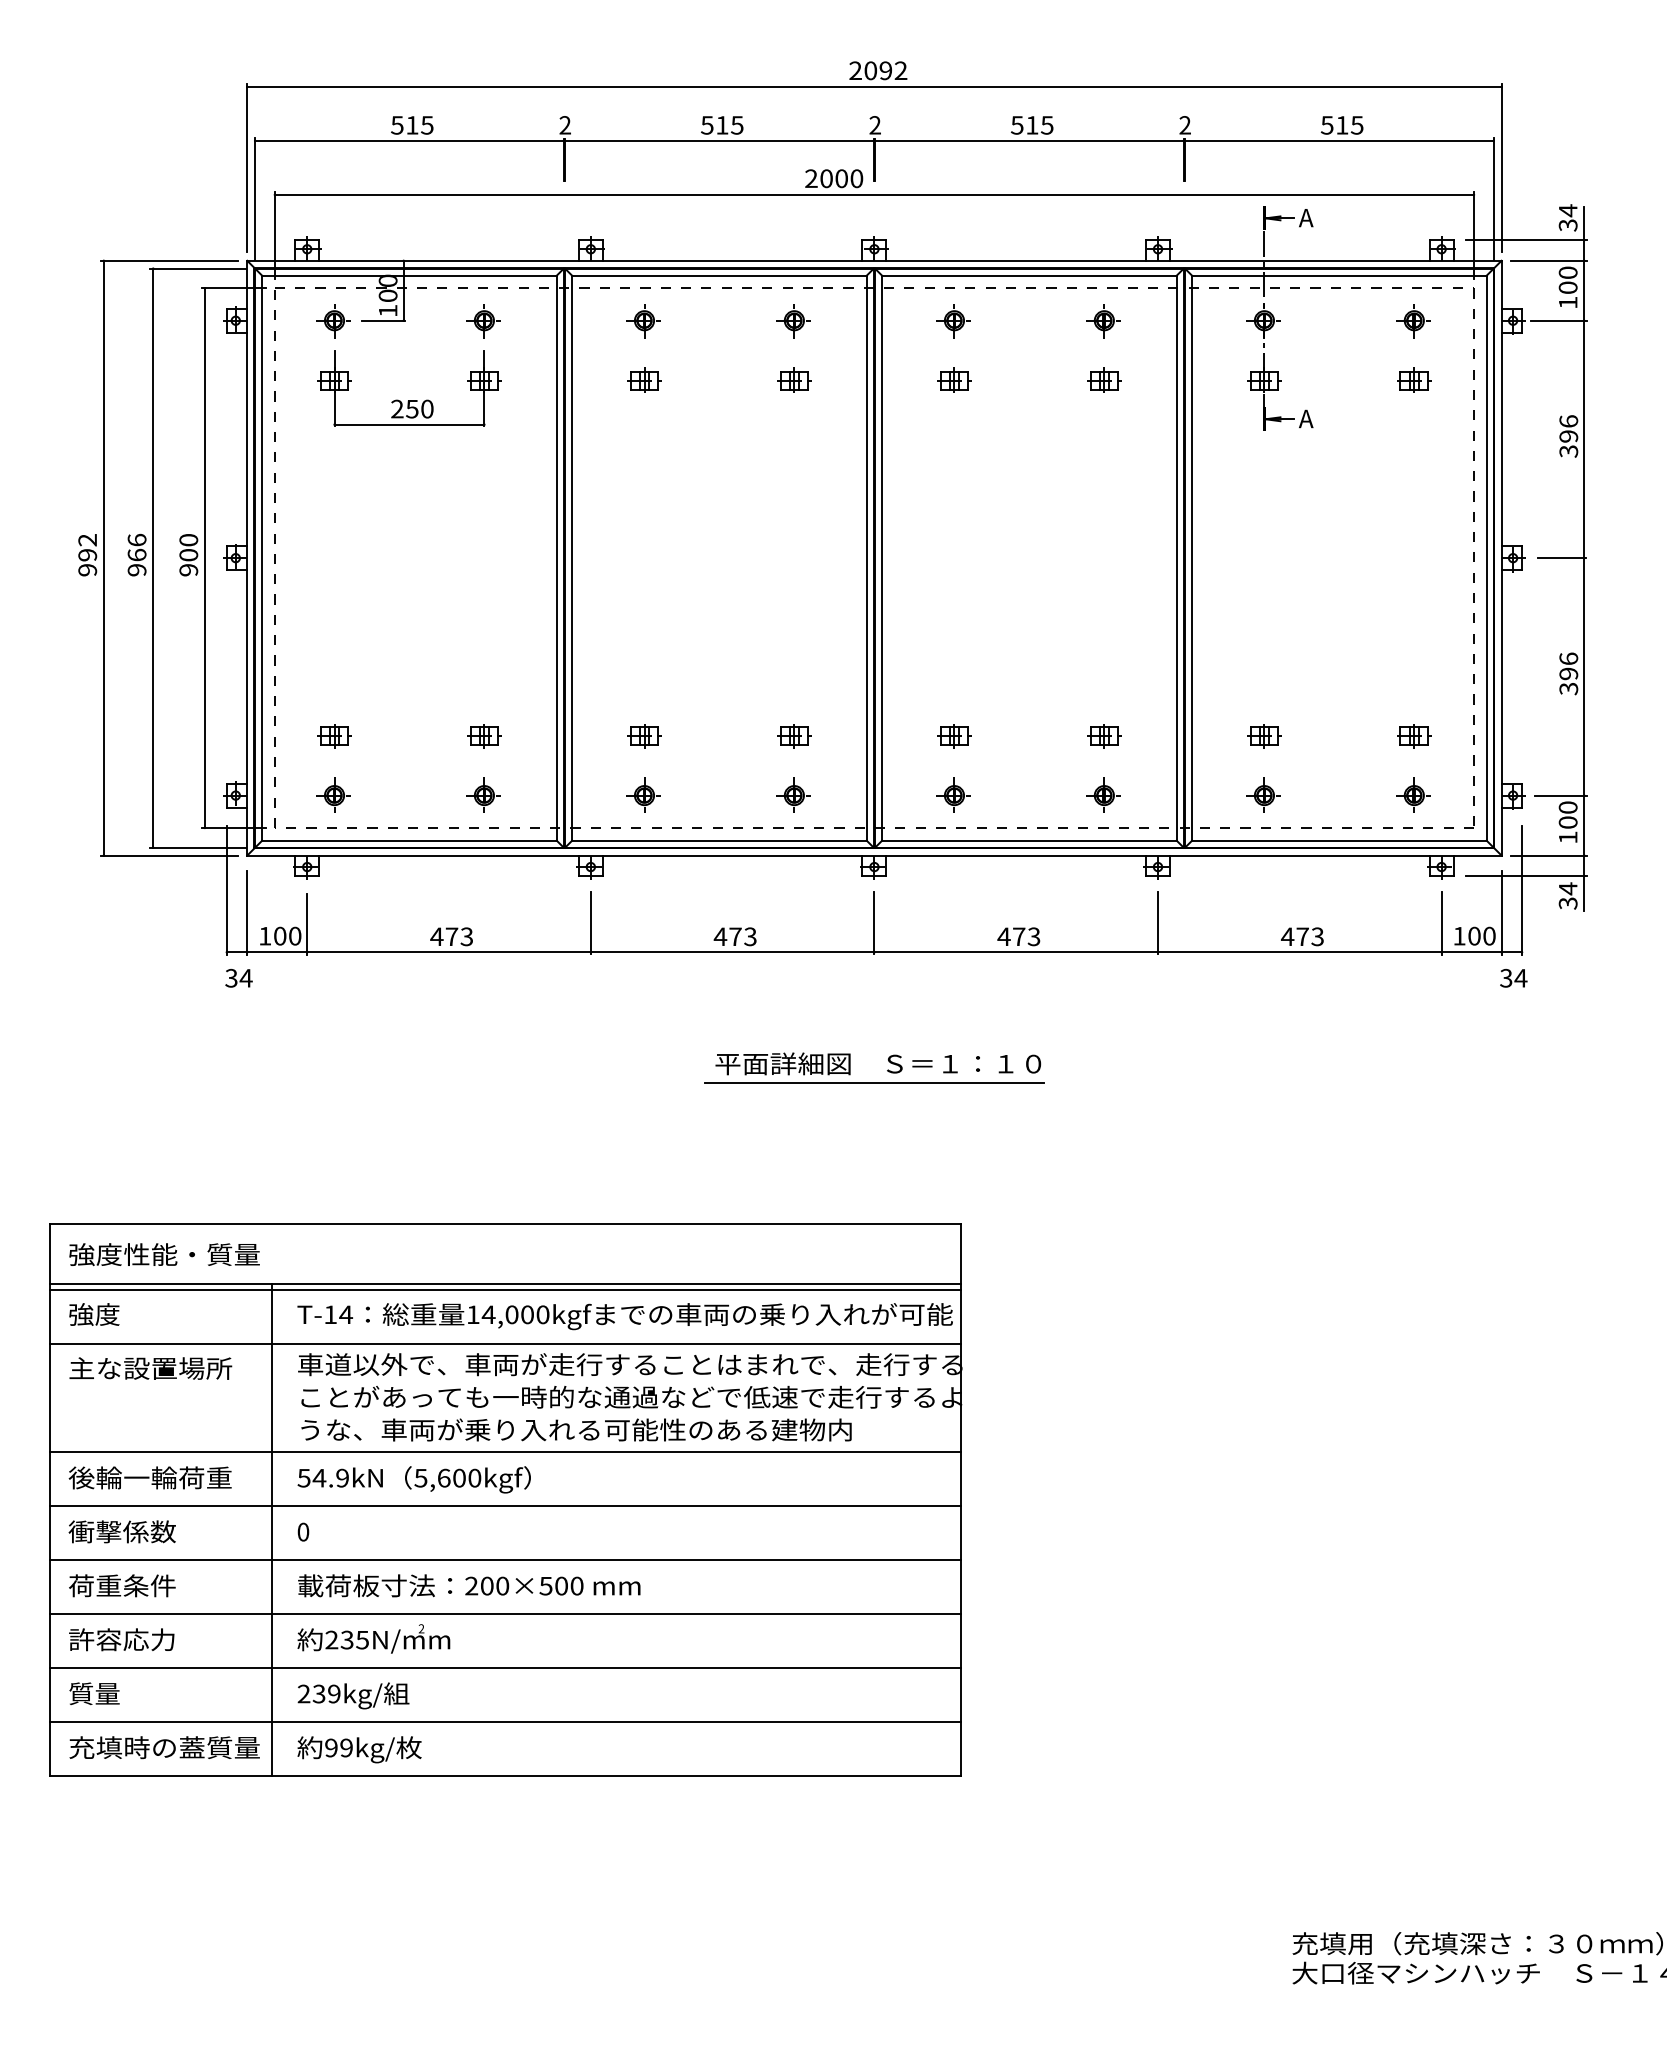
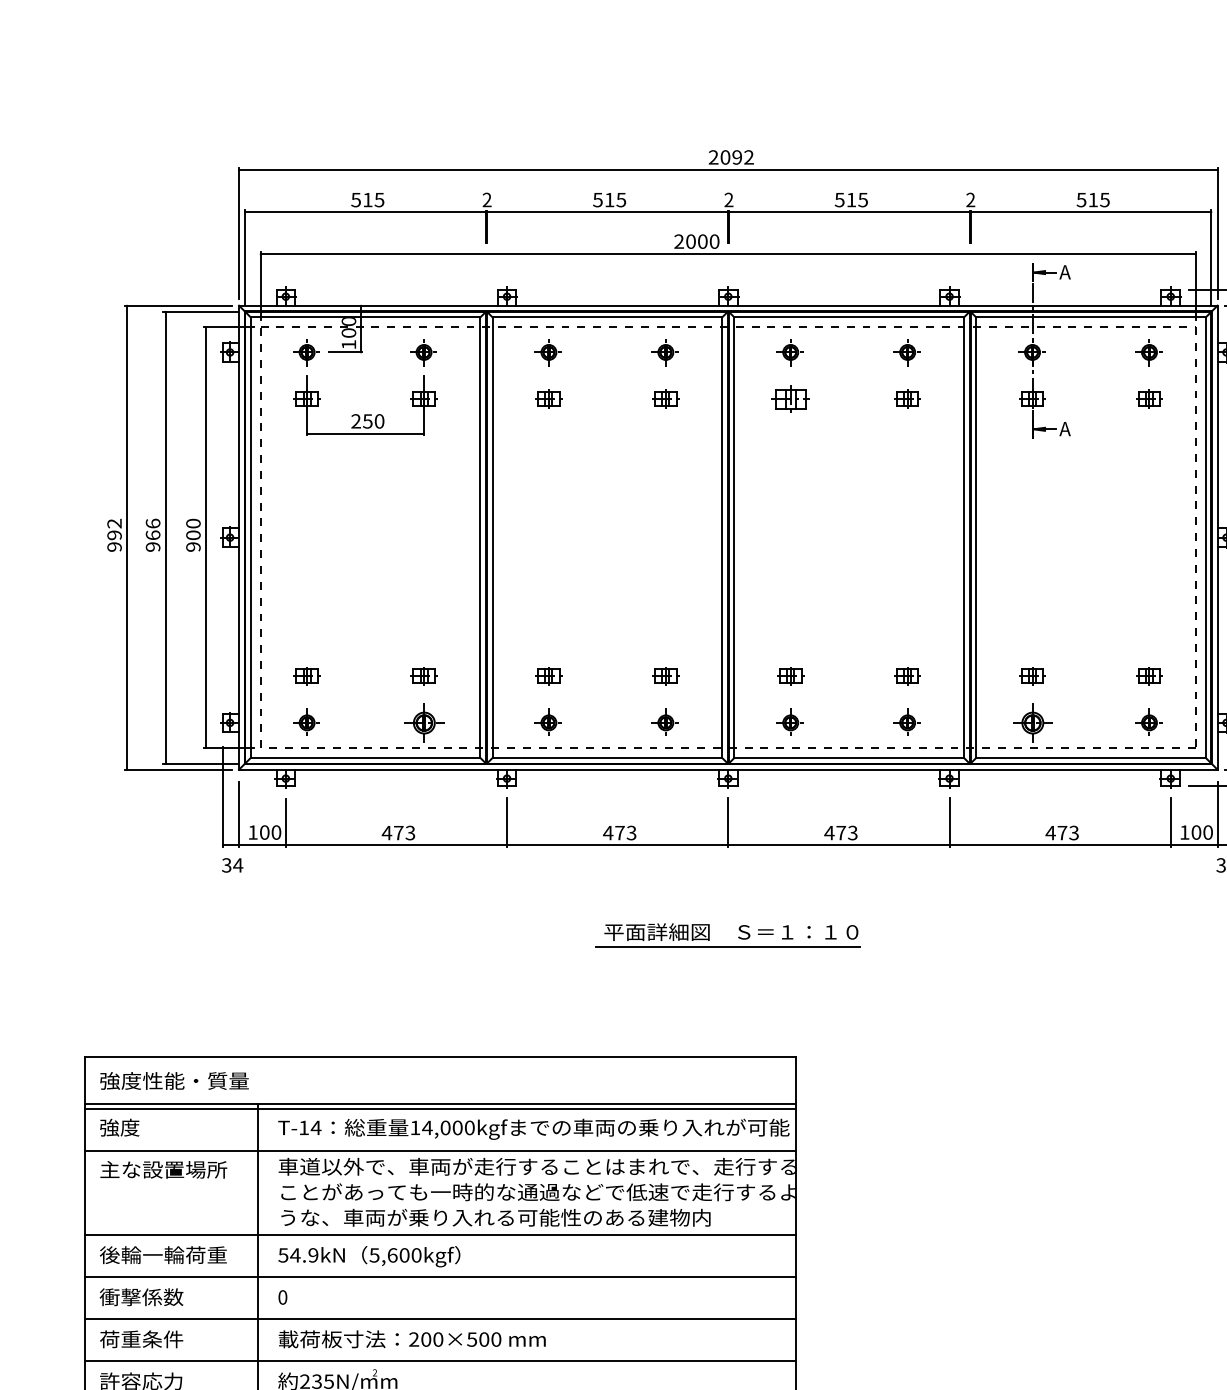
part: (954, 379) -> (790, 398), size x1.4
part: (483, 794) -> (423, 722), size x1.4
part: (1263, 794) -> (1031, 722), size x1.4

